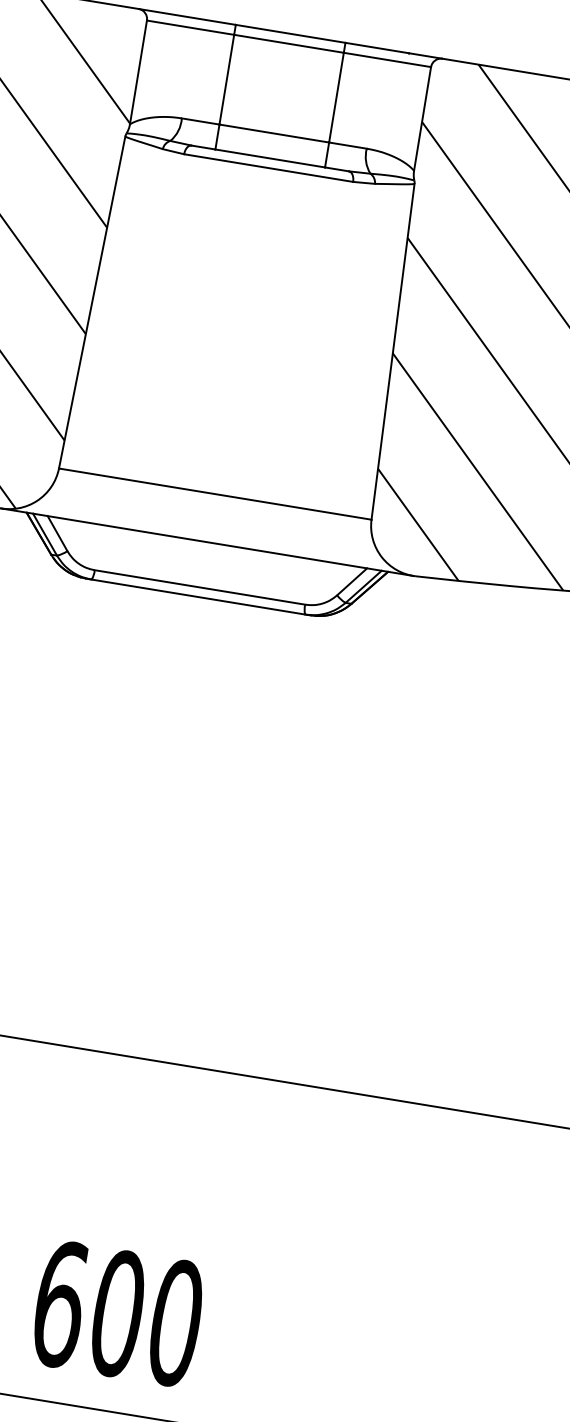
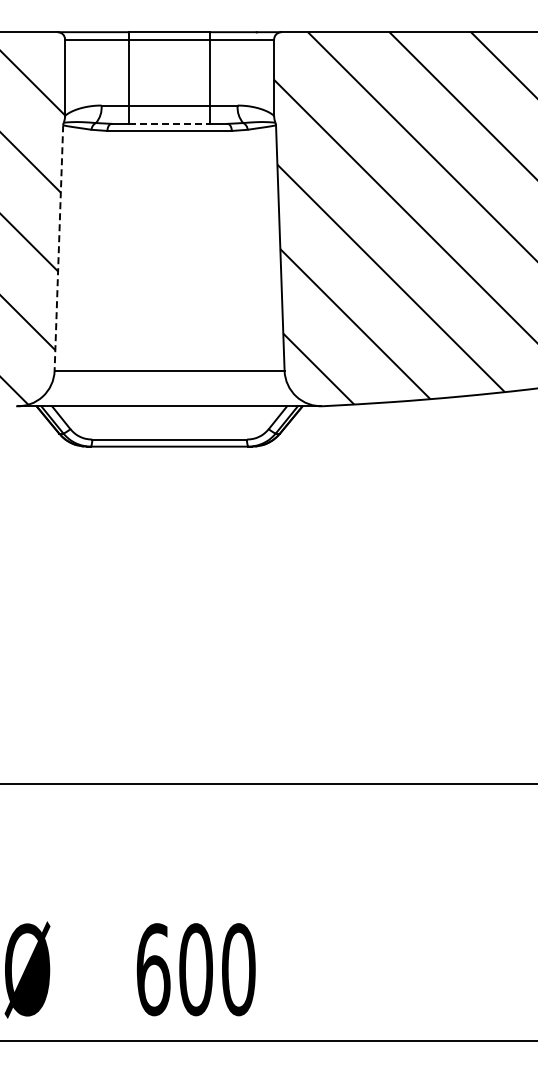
line: (271, 158) -> (170, 123), solid -> dashed
line: (91, 303) -> (58, 248), solid -> dashed

